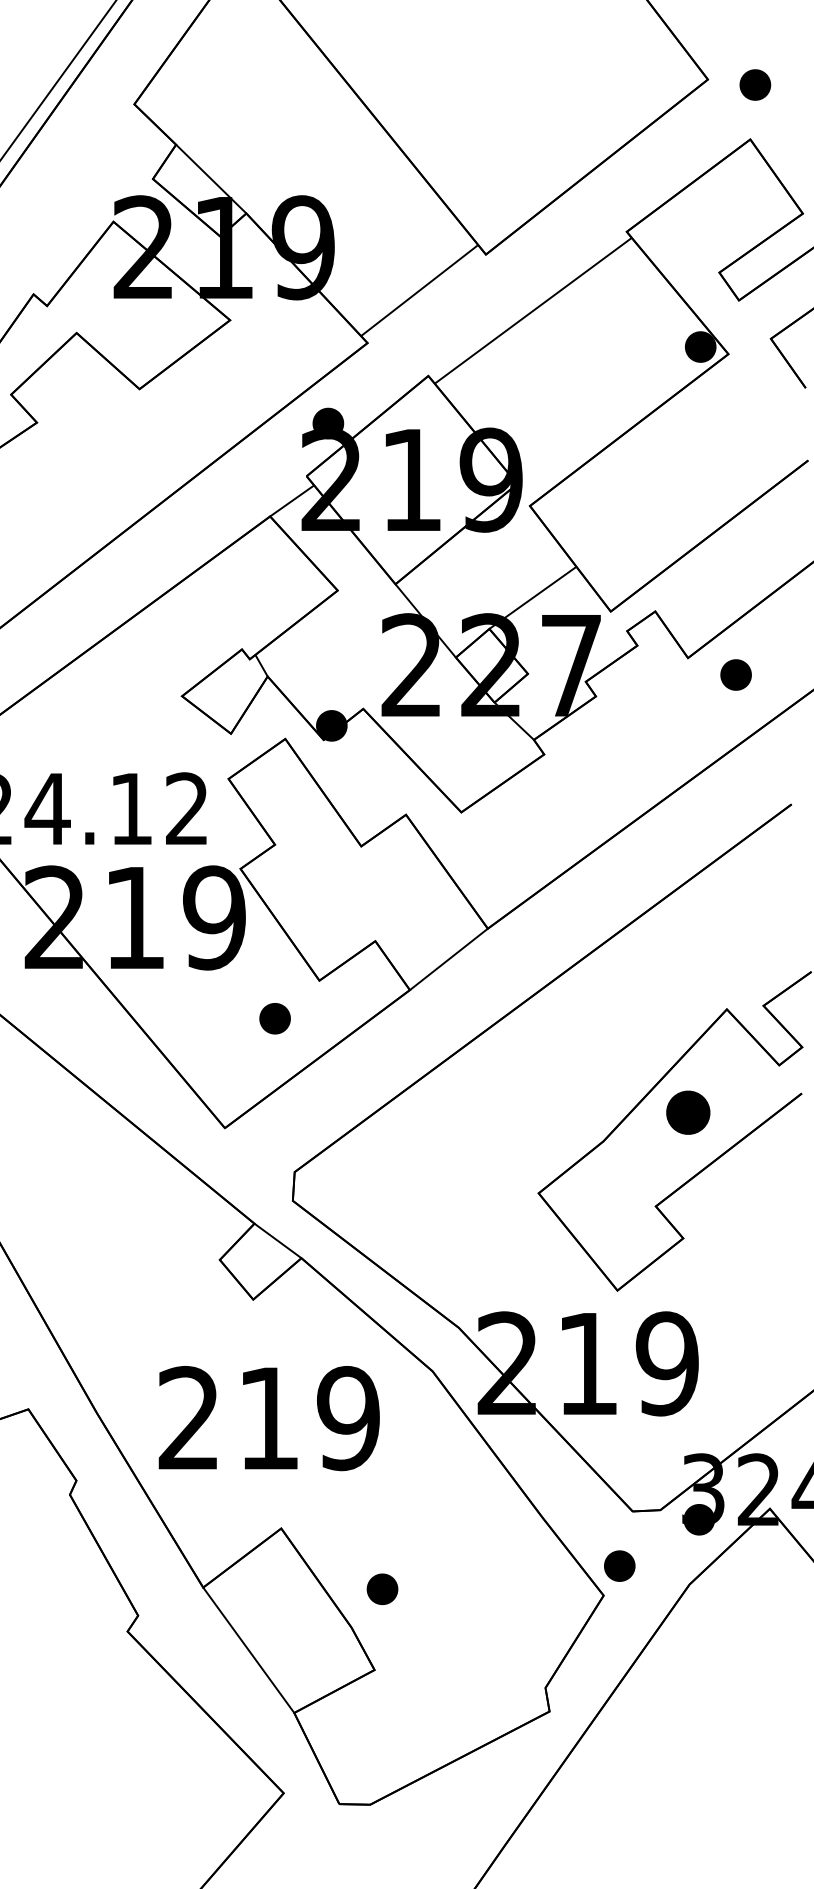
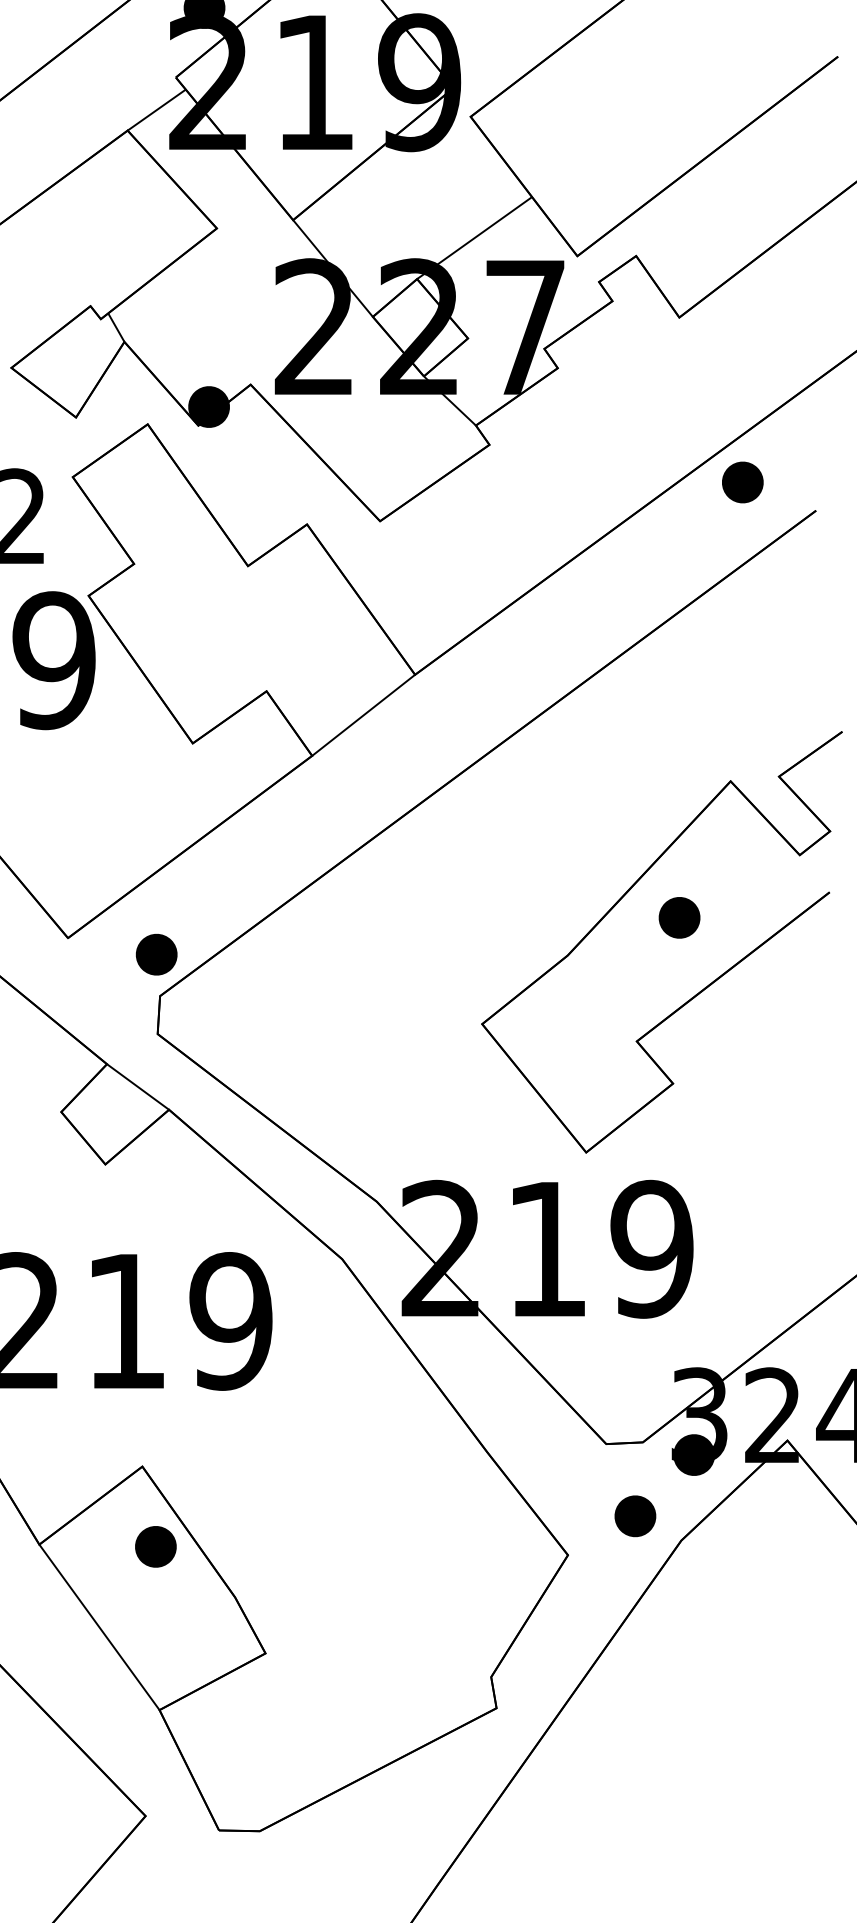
part: (735, 674) -> (741, 481), moved
part: (274, 1018) -> (155, 954), moved
part: (687, 1112) -> (678, 917), size x0.71
part: (619, 1565) -> (635, 1515), moved
part: (382, 1588) -> (155, 1545), moved

